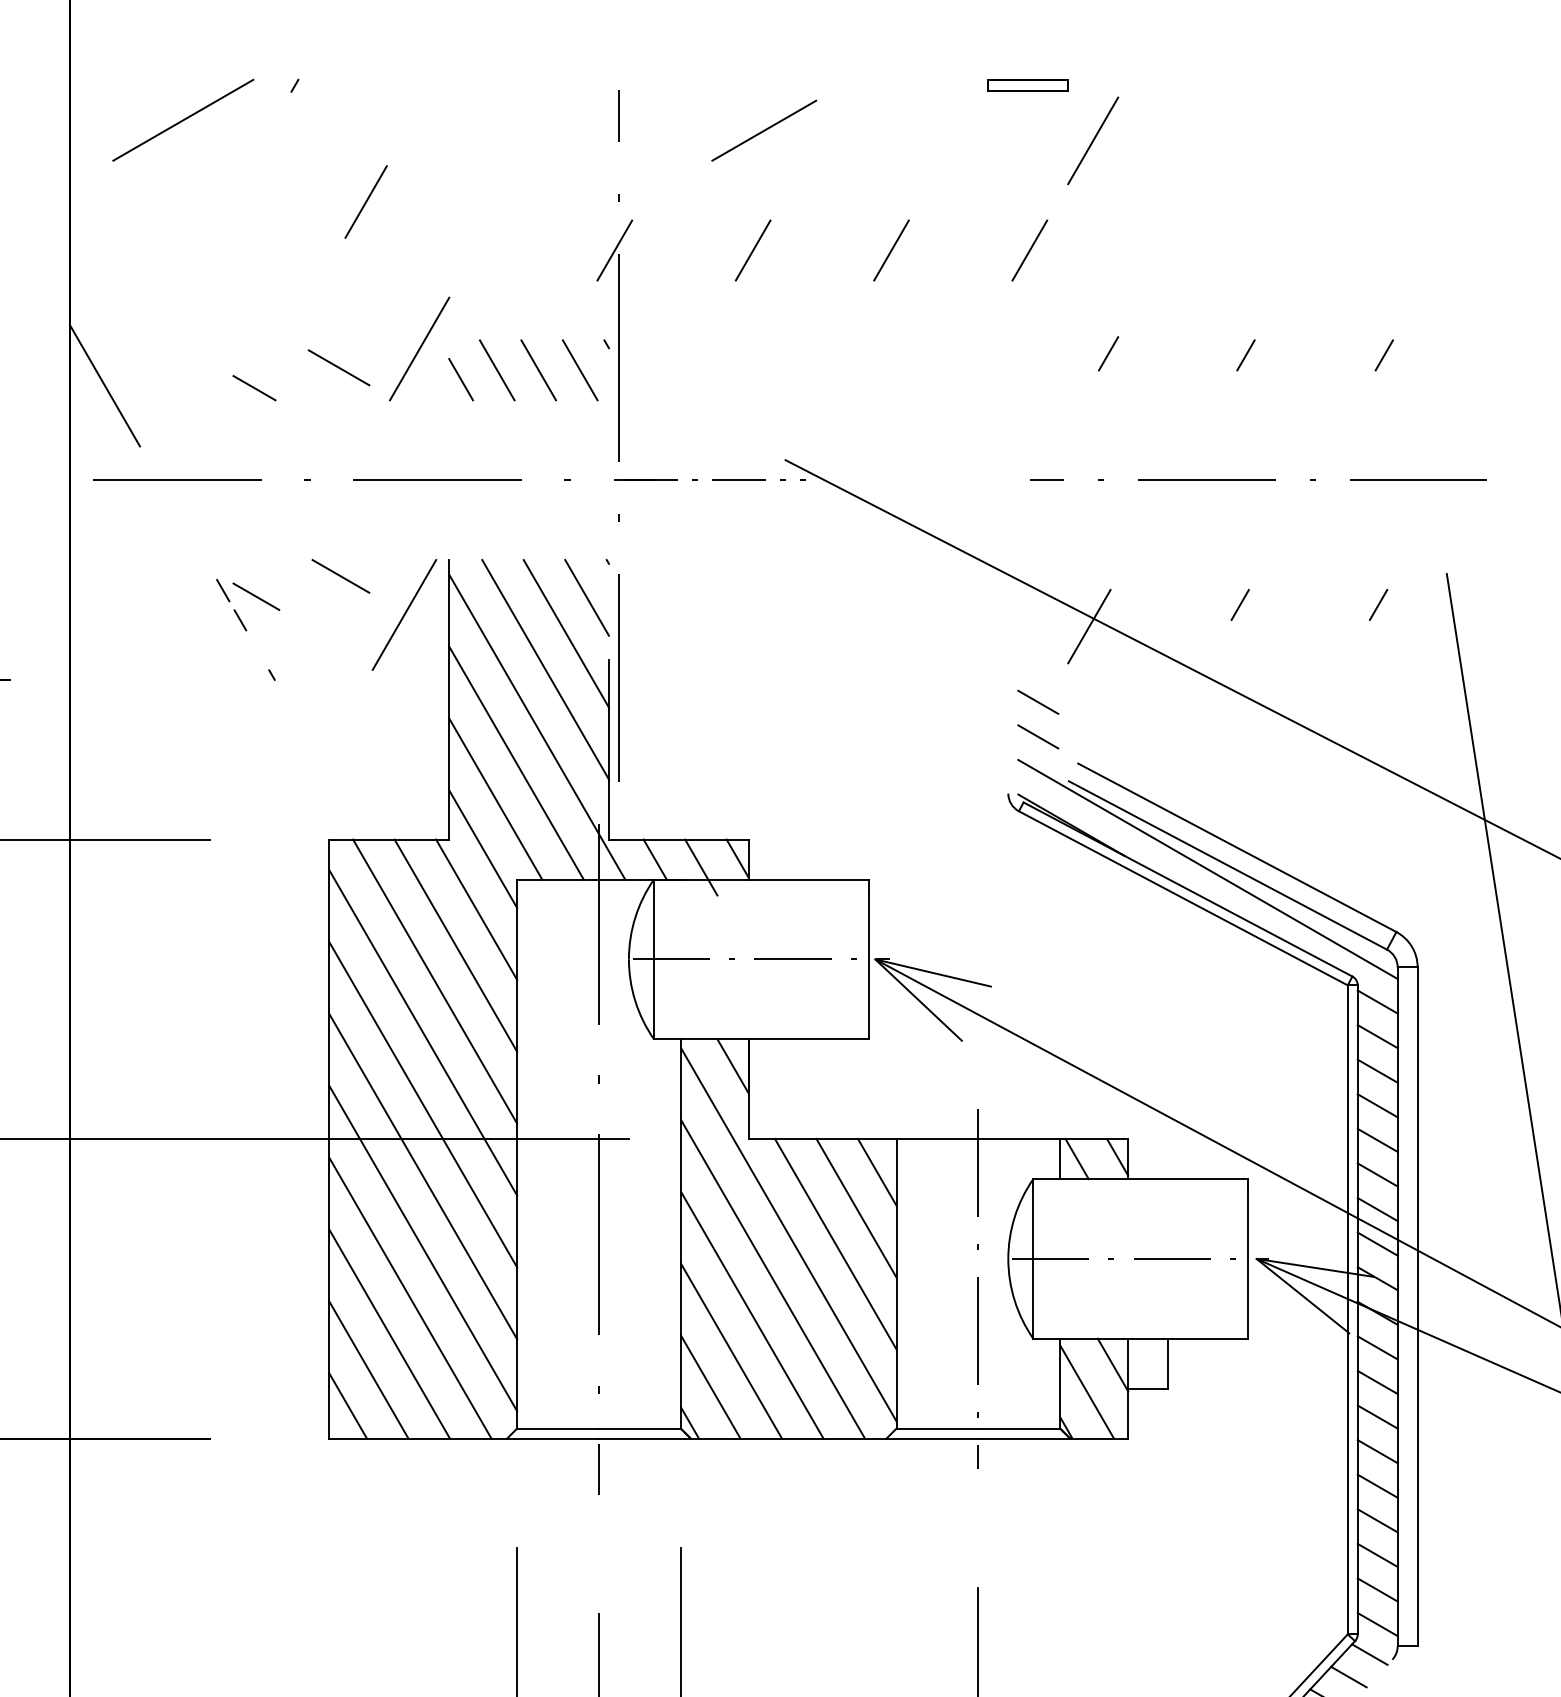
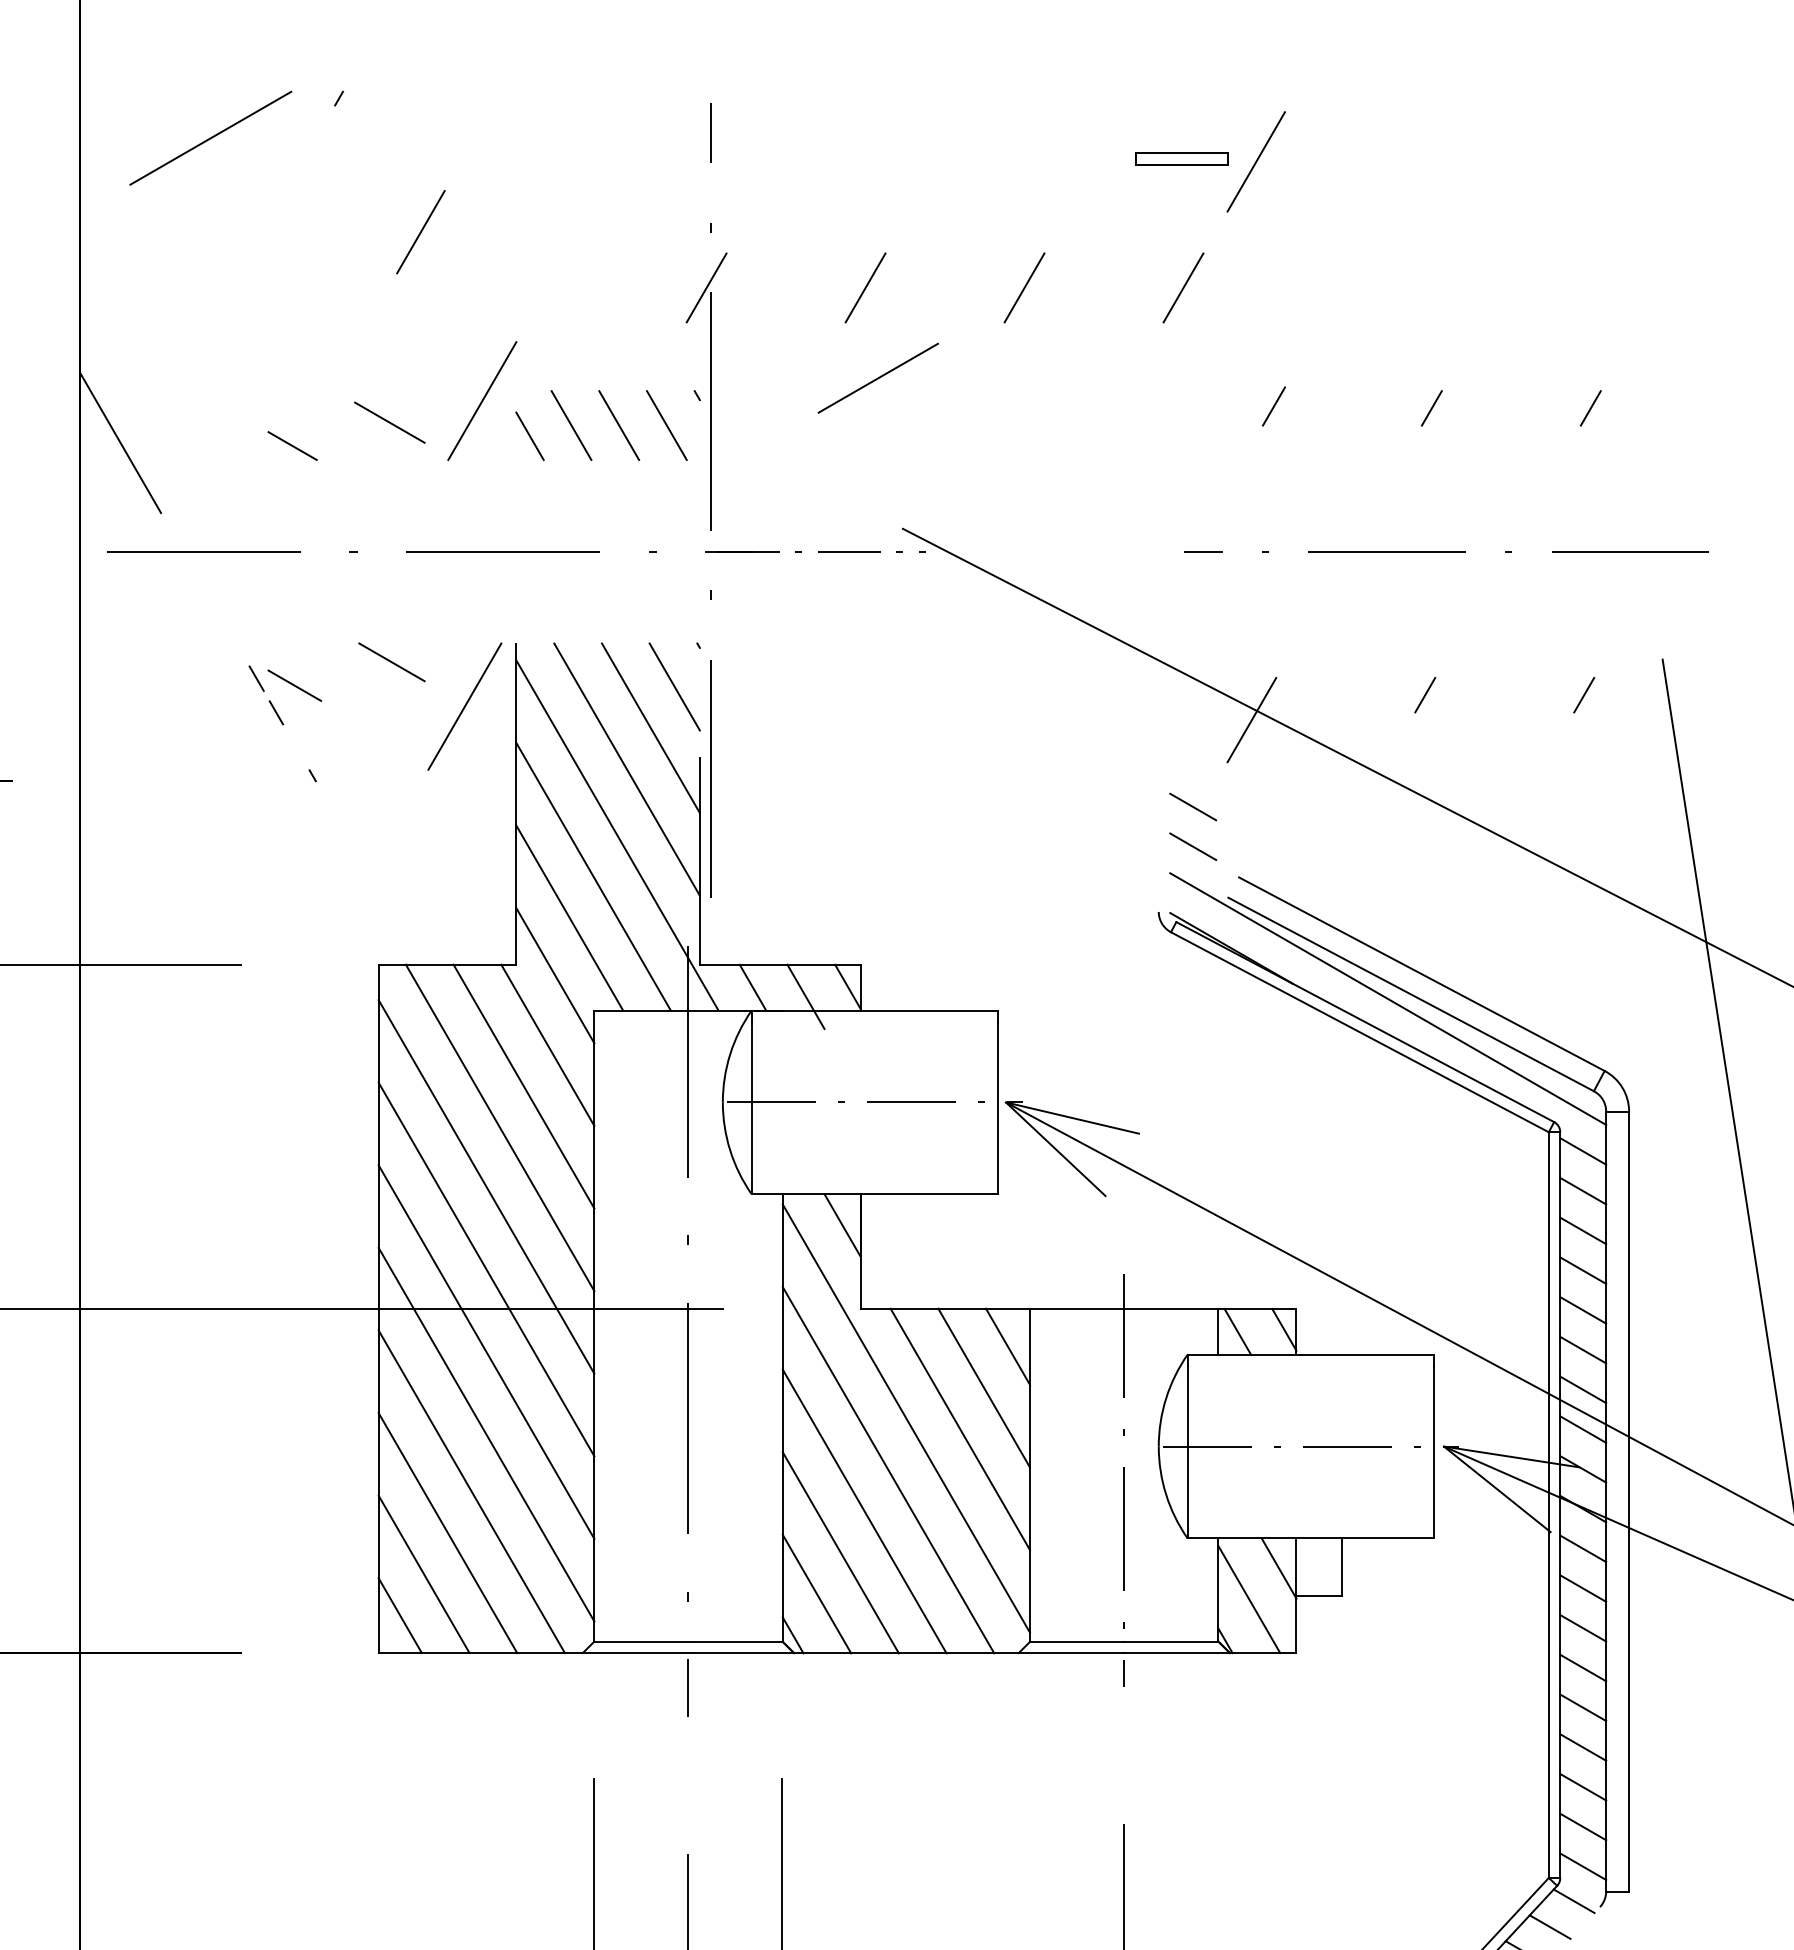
part: (1028, 84) -> (1181, 158), moved
line: (763, 130) -> (877, 377), moved

